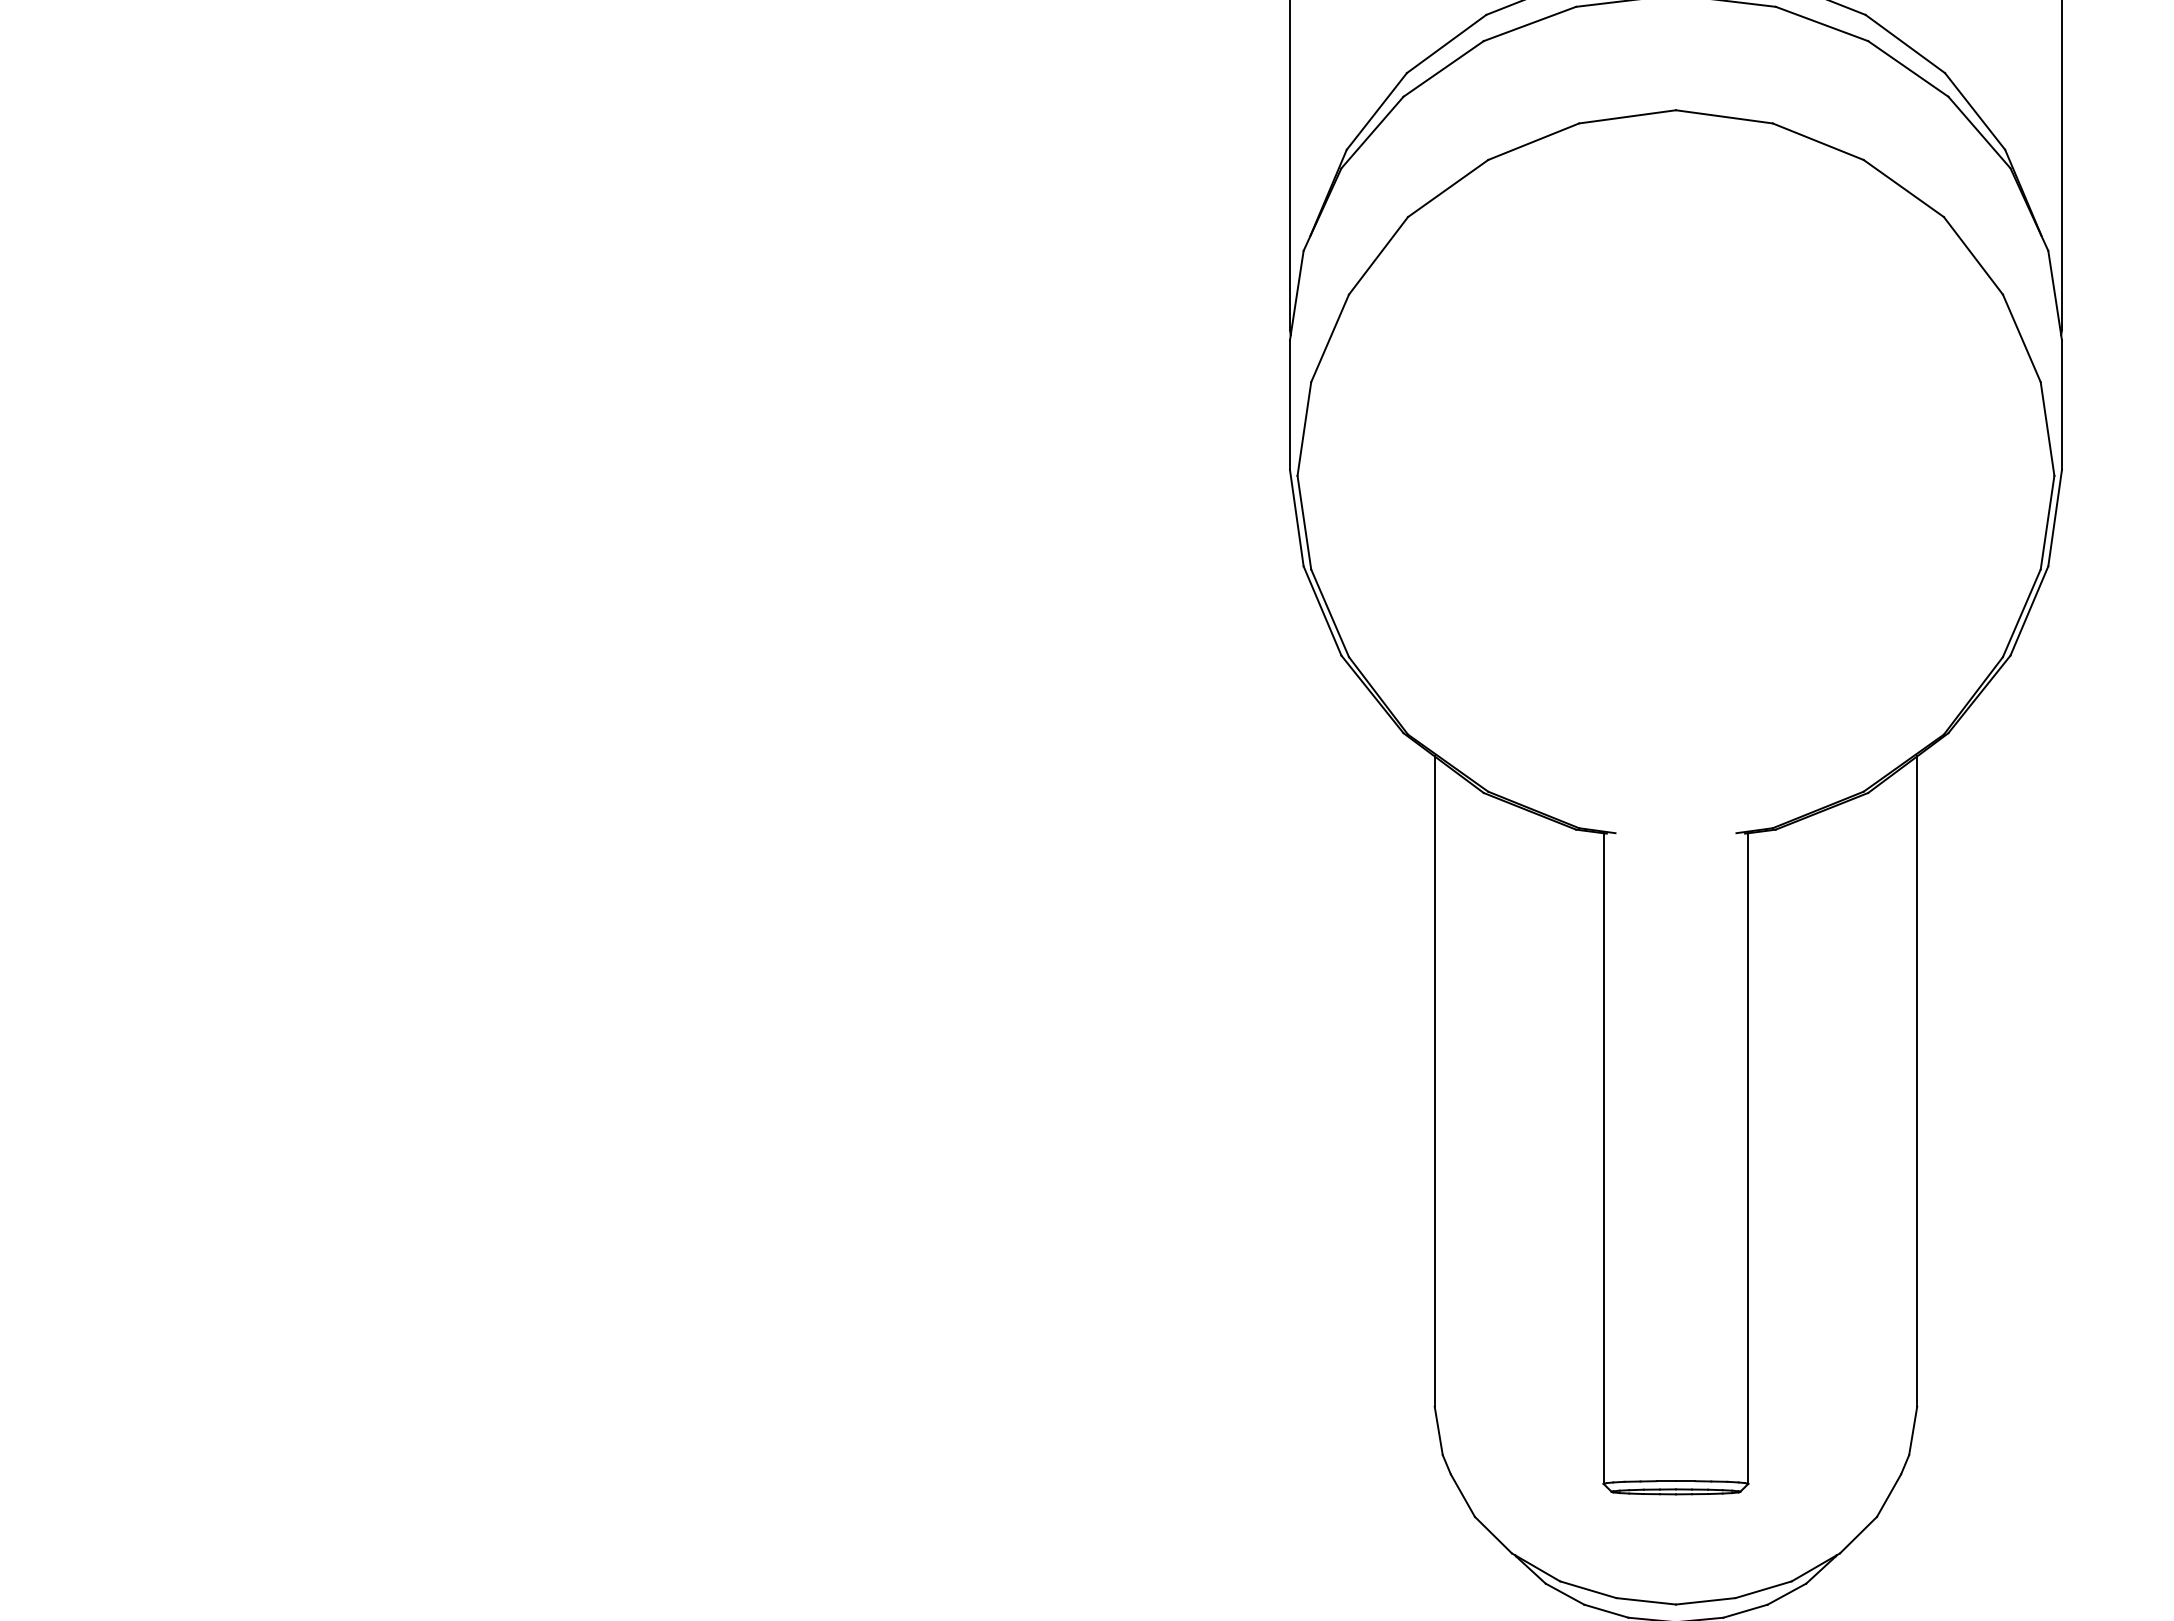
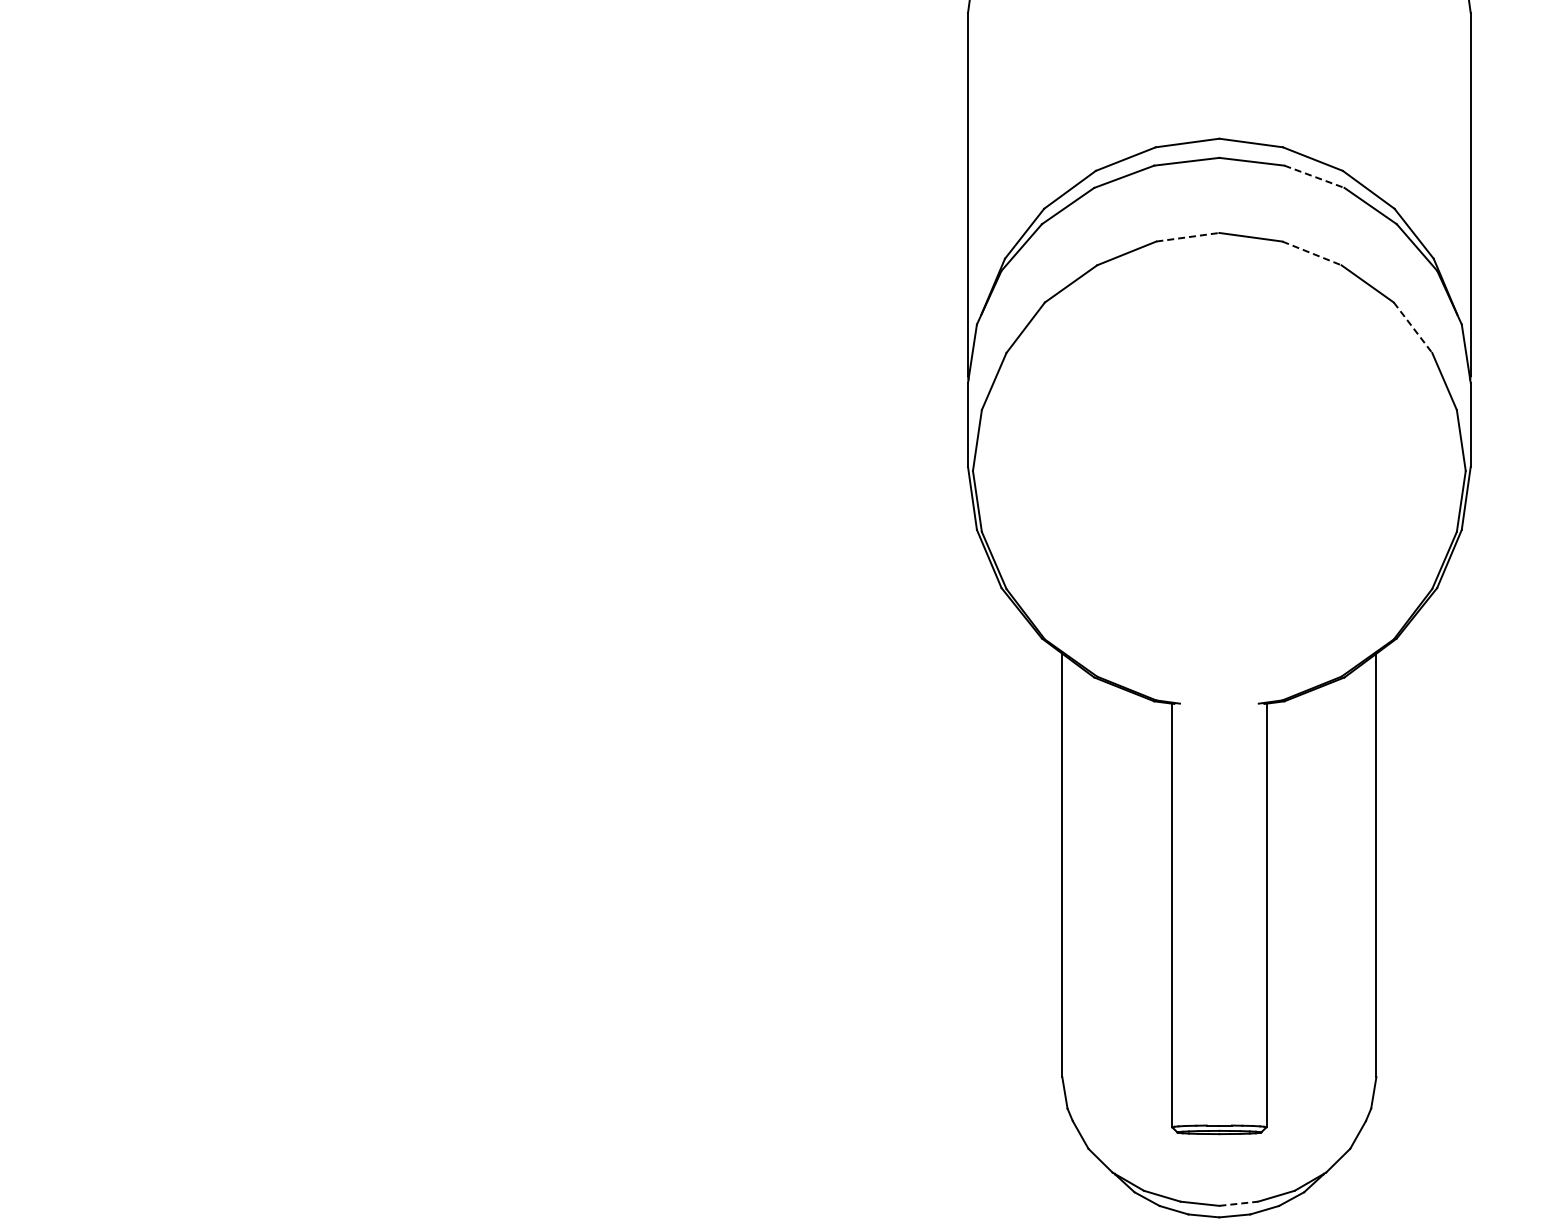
line: (1822, 23) -> (1314, 176), solid -> dashed
line: (1627, 117) -> (1187, 237), solid -> dashed
line: (1817, 141) -> (1311, 253), solid -> dashed
line: (1974, 255) -> (1413, 327), solid -> dashed
line: (1706, 1600) -> (1239, 1203), solid -> dashed

